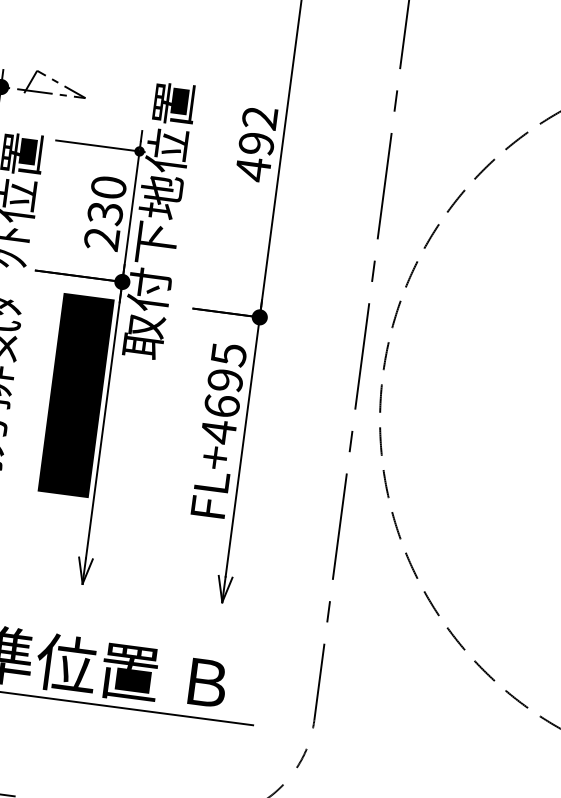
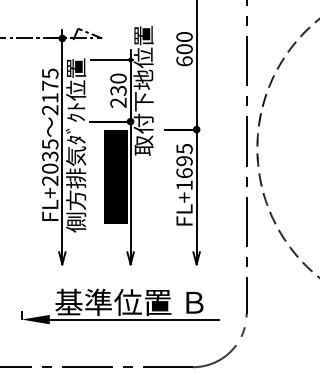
text: (256, 144) -> (184, 49), 492 -> 600
text: (218, 432) -> (184, 185), FL+4695 -> FL+1695

